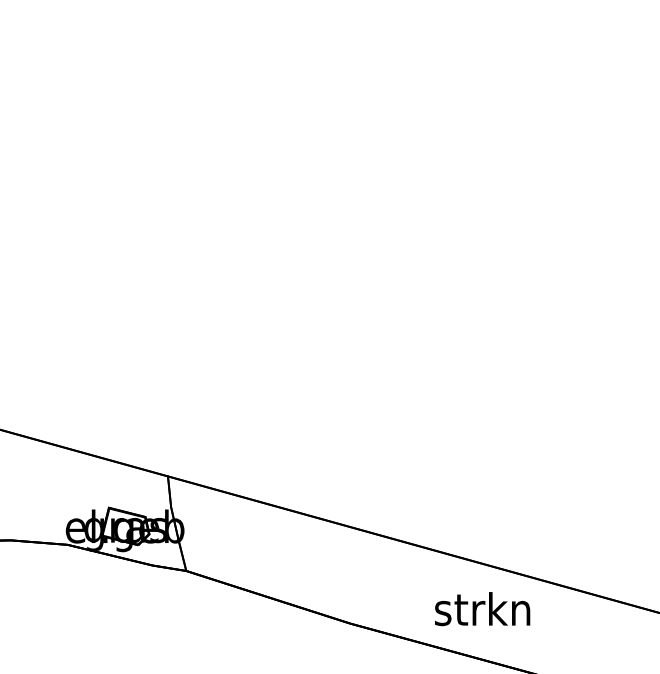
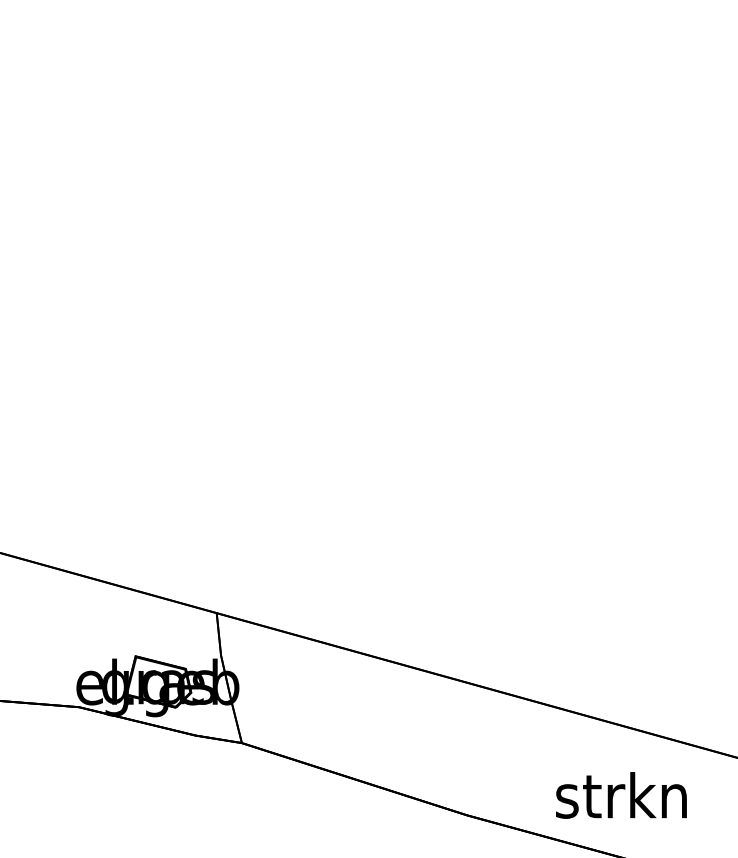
text: (482, 609) -> (621, 795), moved

